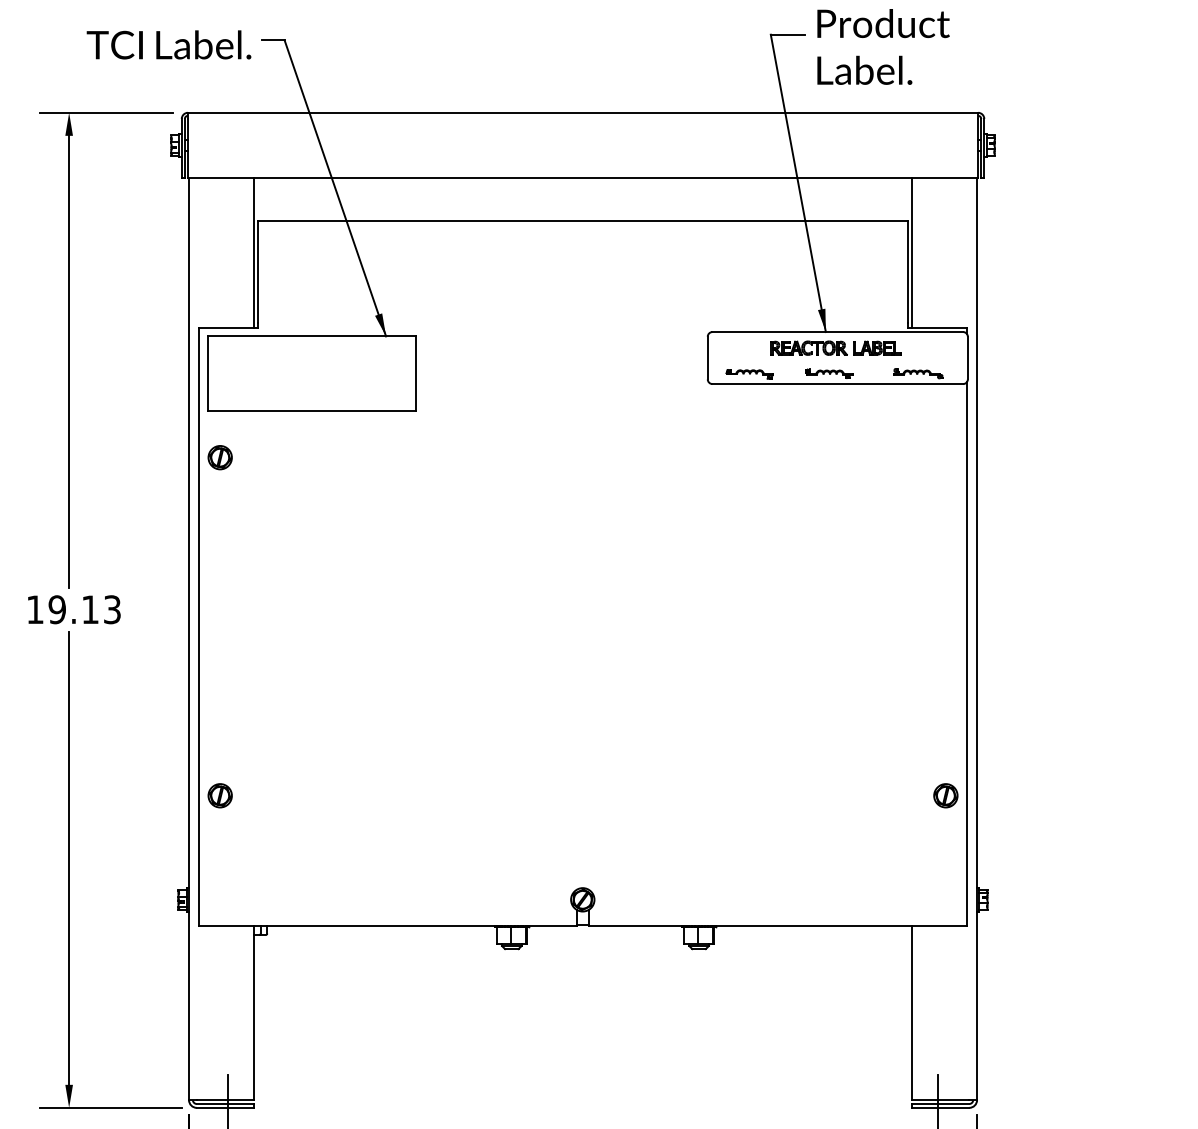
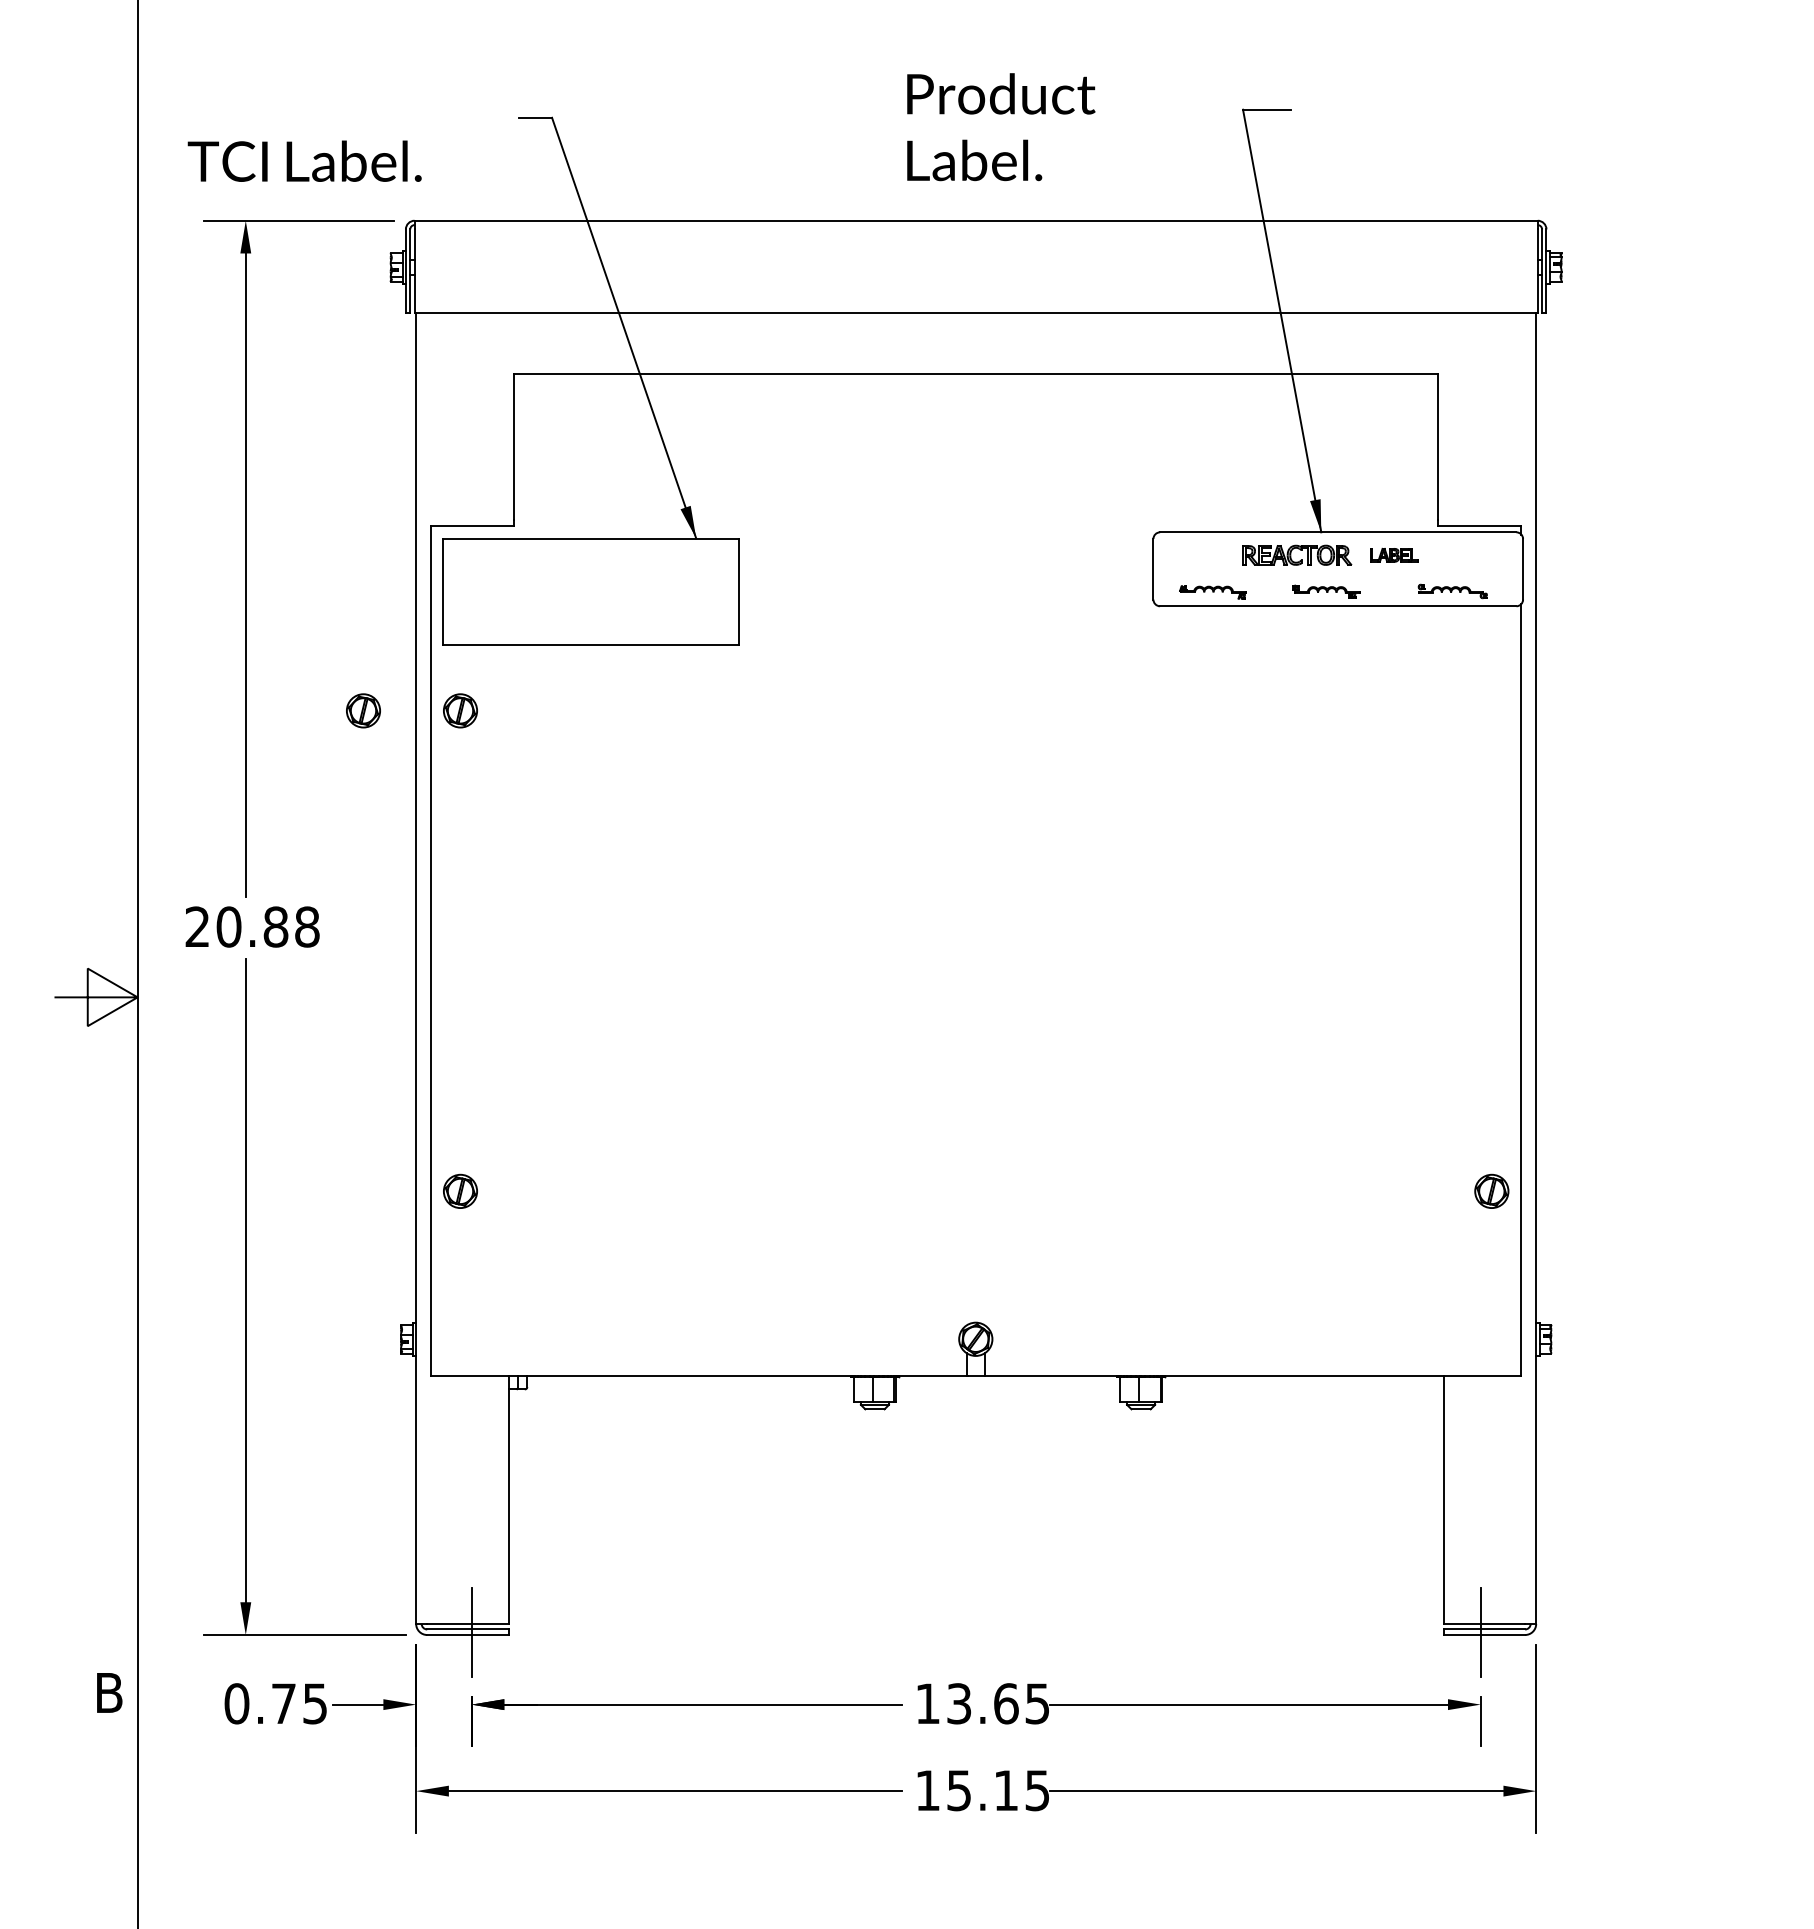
text: (168, 44) -> (304, 160), moved
text: (883, 47) -> (1001, 127), moved
line: (253, 252) -> (508, 419), removed
line: (911, 252) -> (1443, 419), removed
part: (877, 348) -> (1394, 555), size x0.7
part: (151, 457) -> (363, 710), added
text: (73, 609) -> (252, 926), 19.13 -> 20.88

